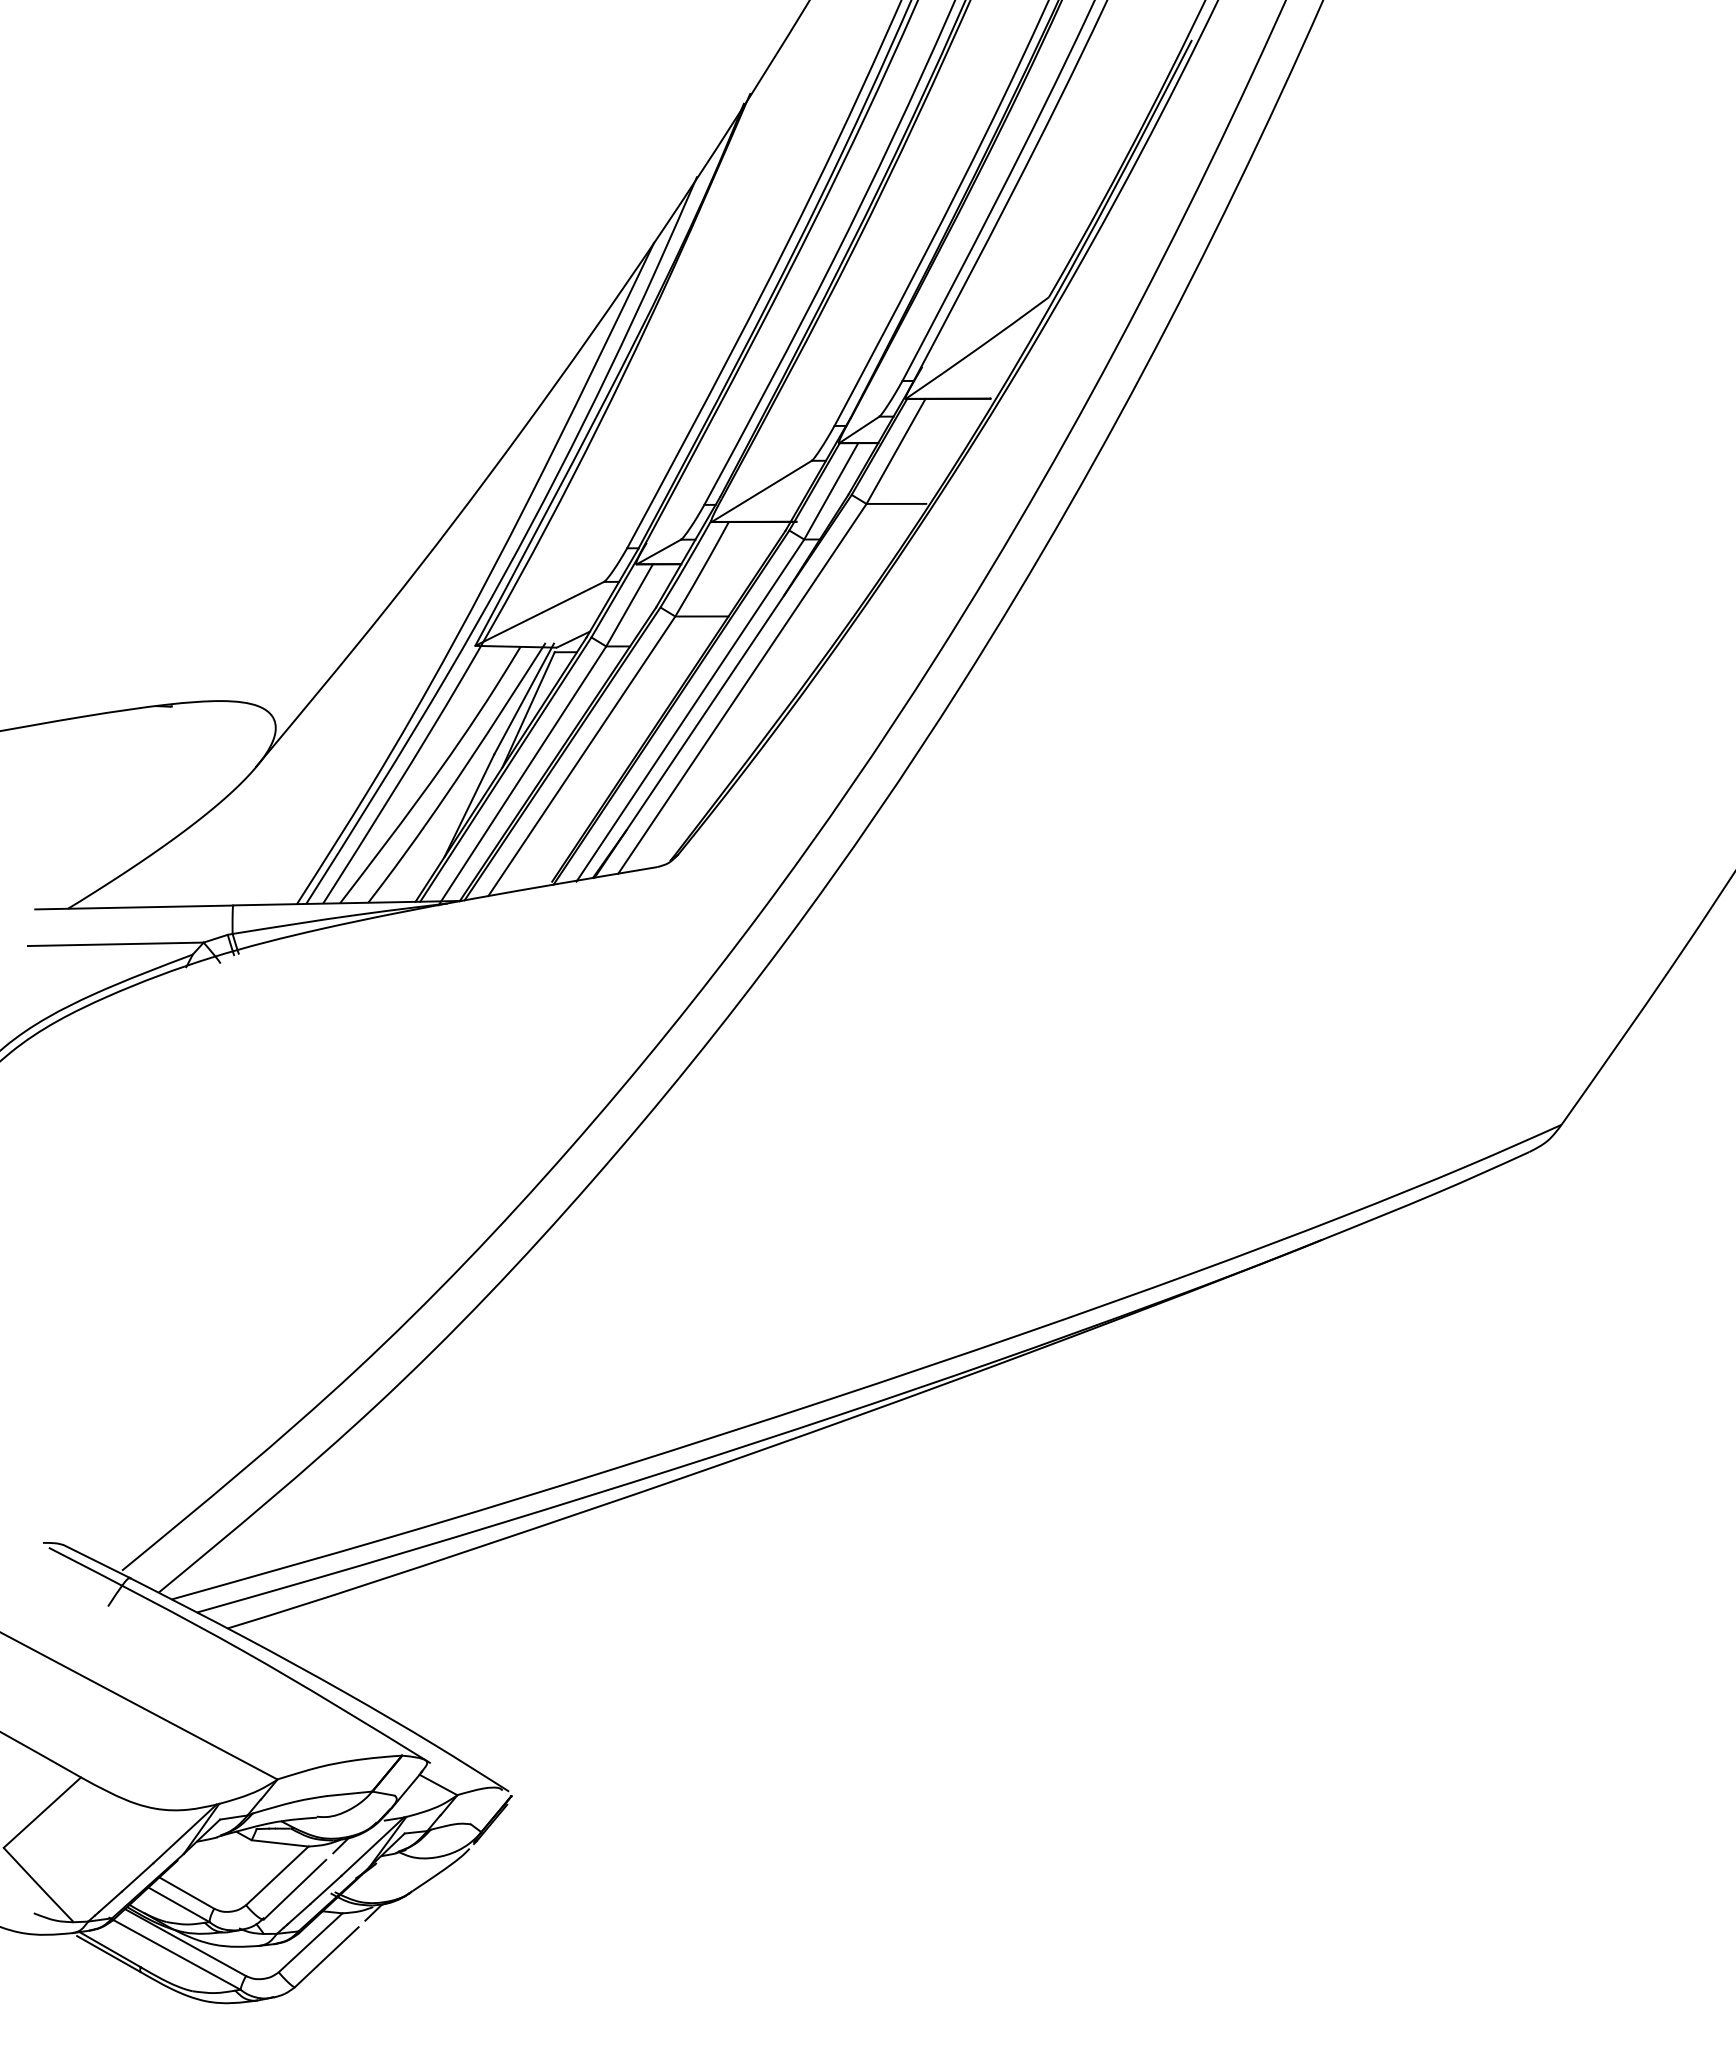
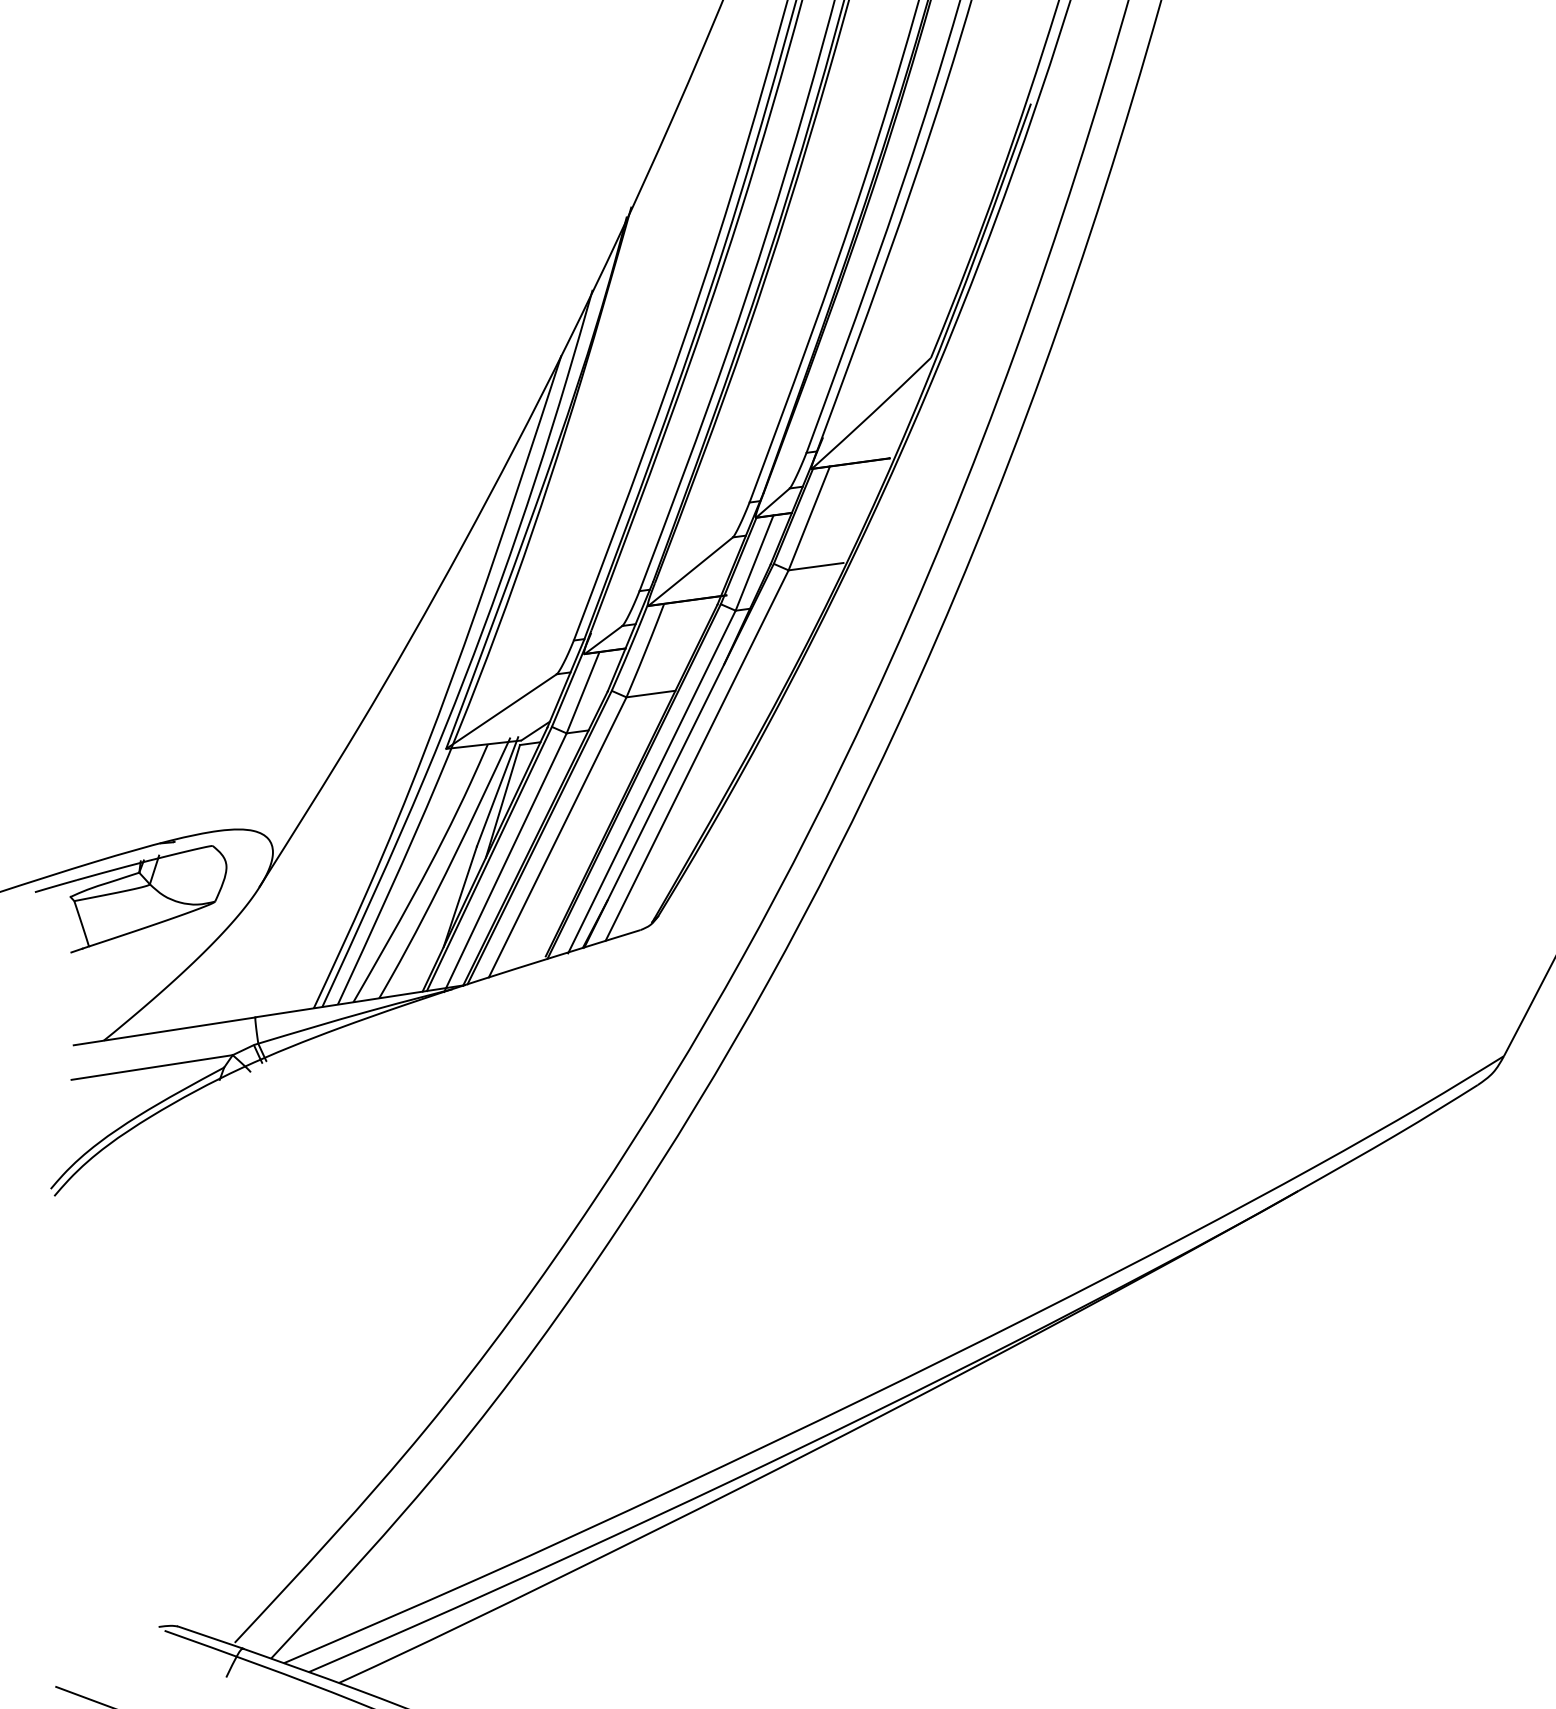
part: (119, 762) -> (133, 899), added

